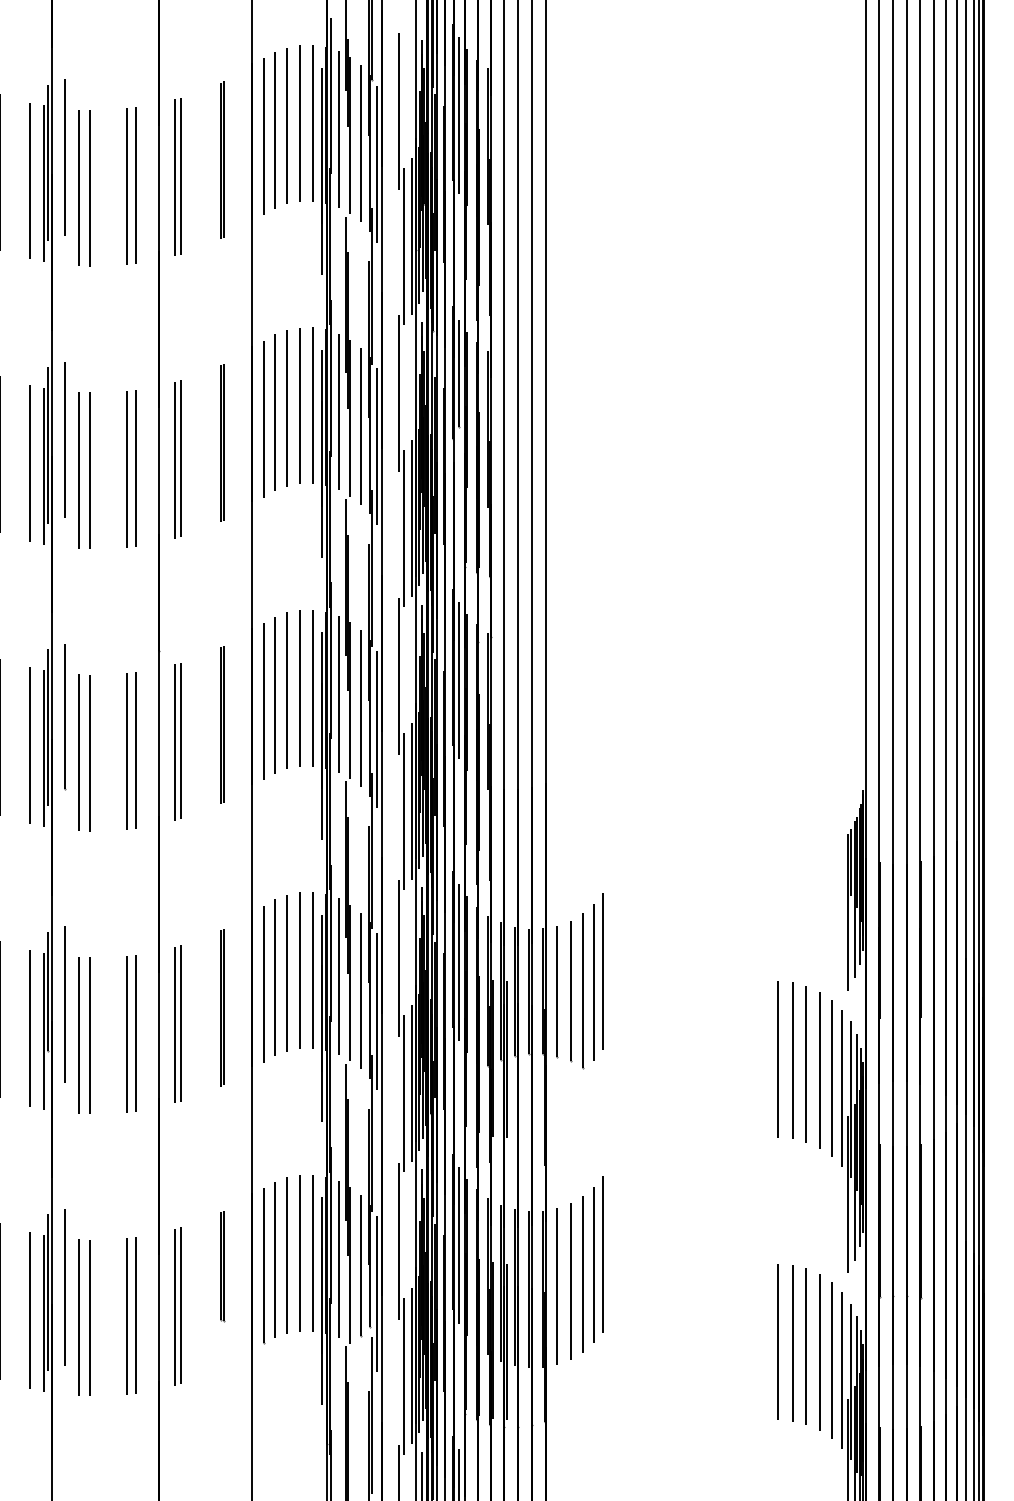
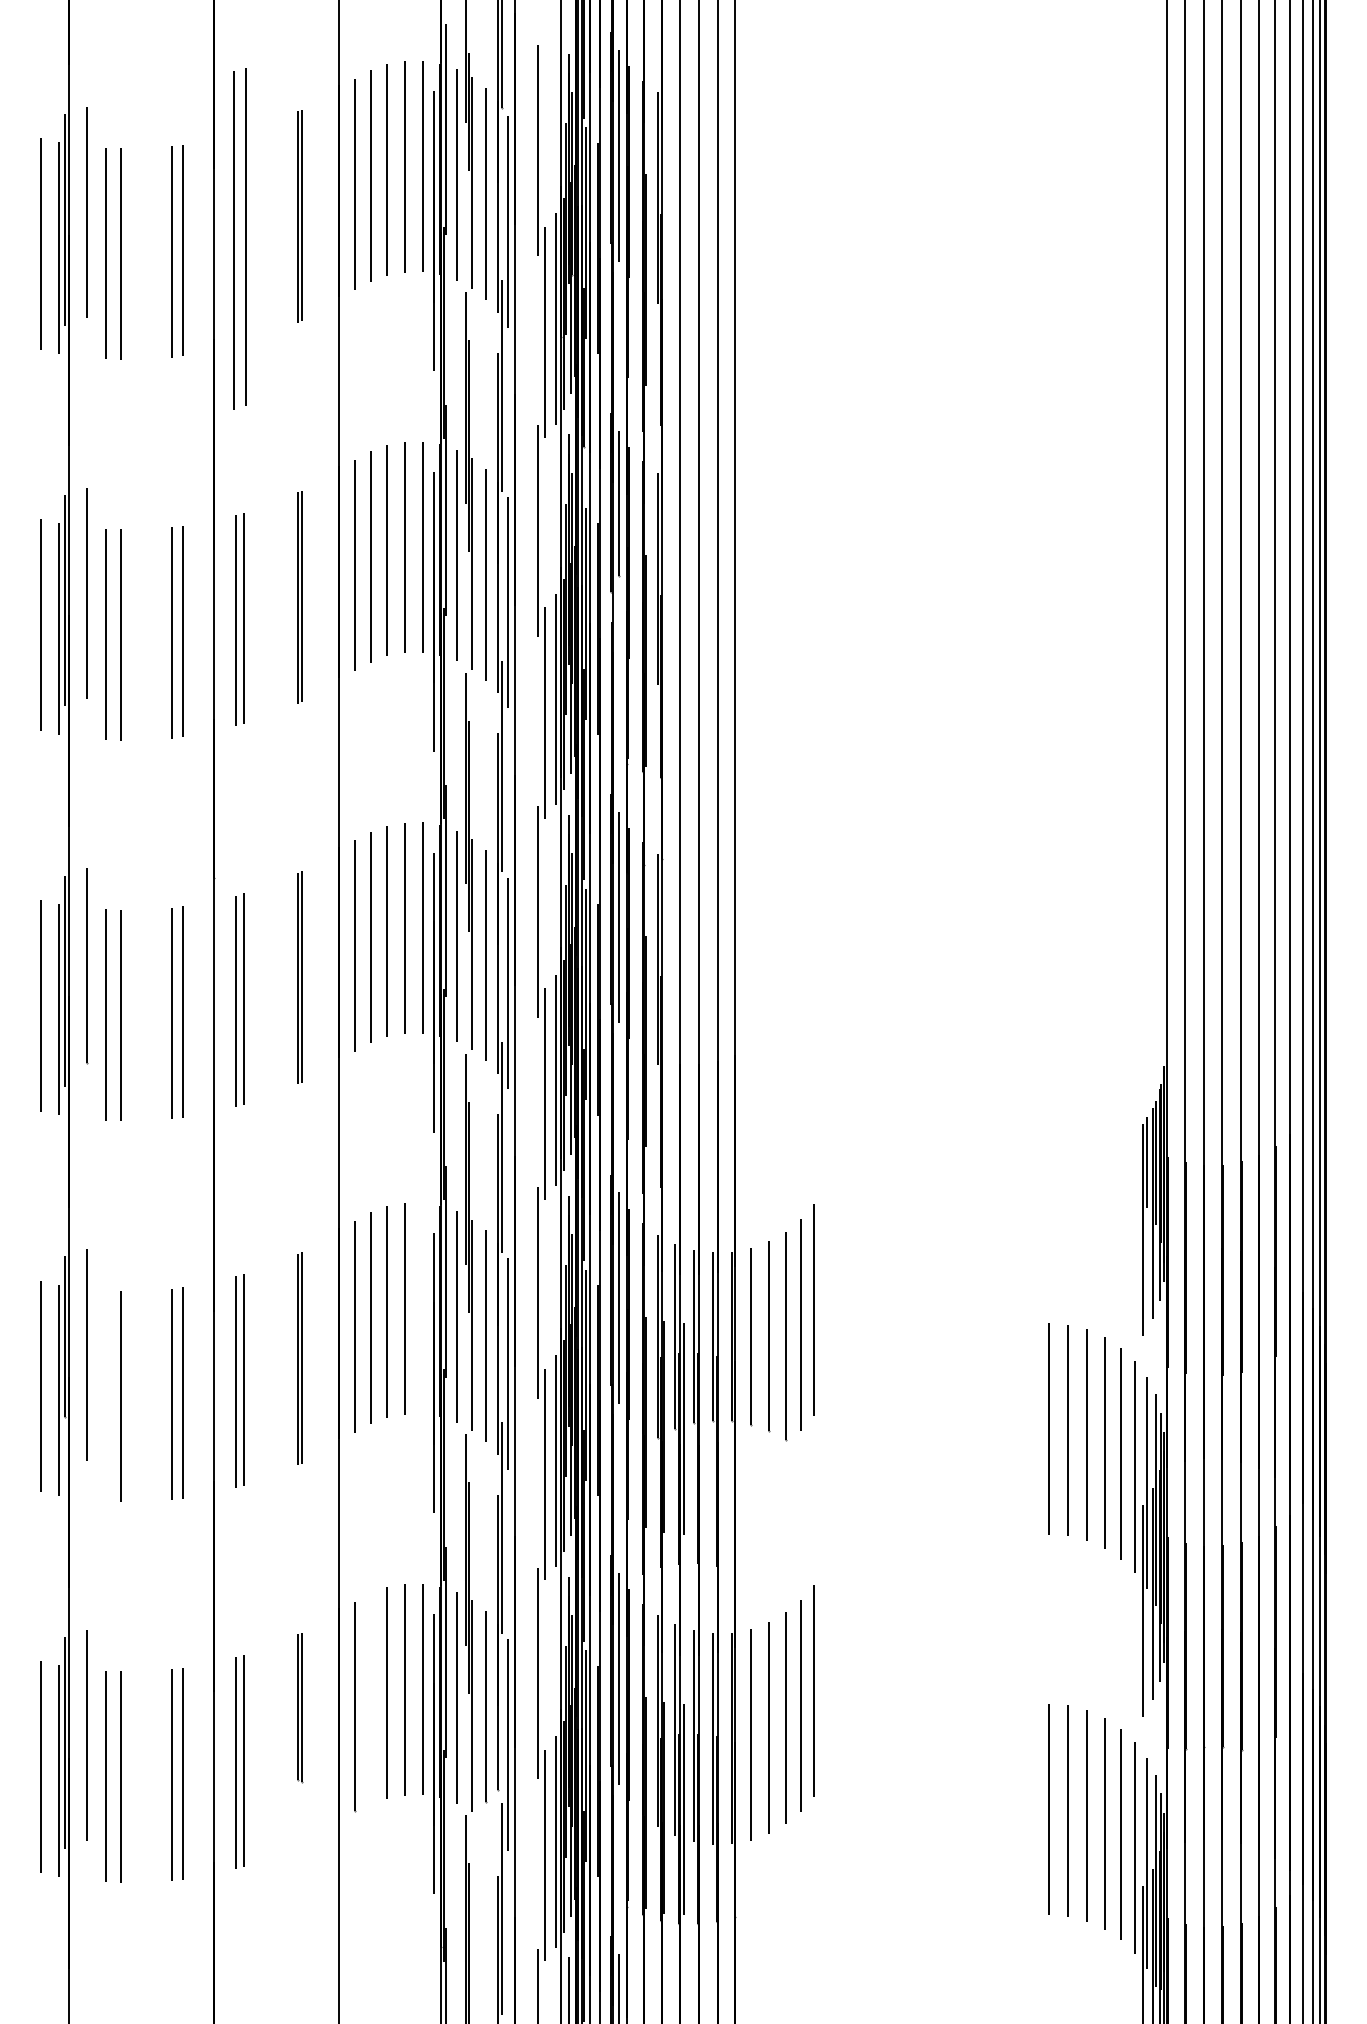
part: (177, 176) -> (239, 238), size x1.6
line: (312, 970) -> (421, 1308), removed
line: (78, 1034) -> (105, 1394), removed
line: (275, 1259) -> (371, 1698), removed

